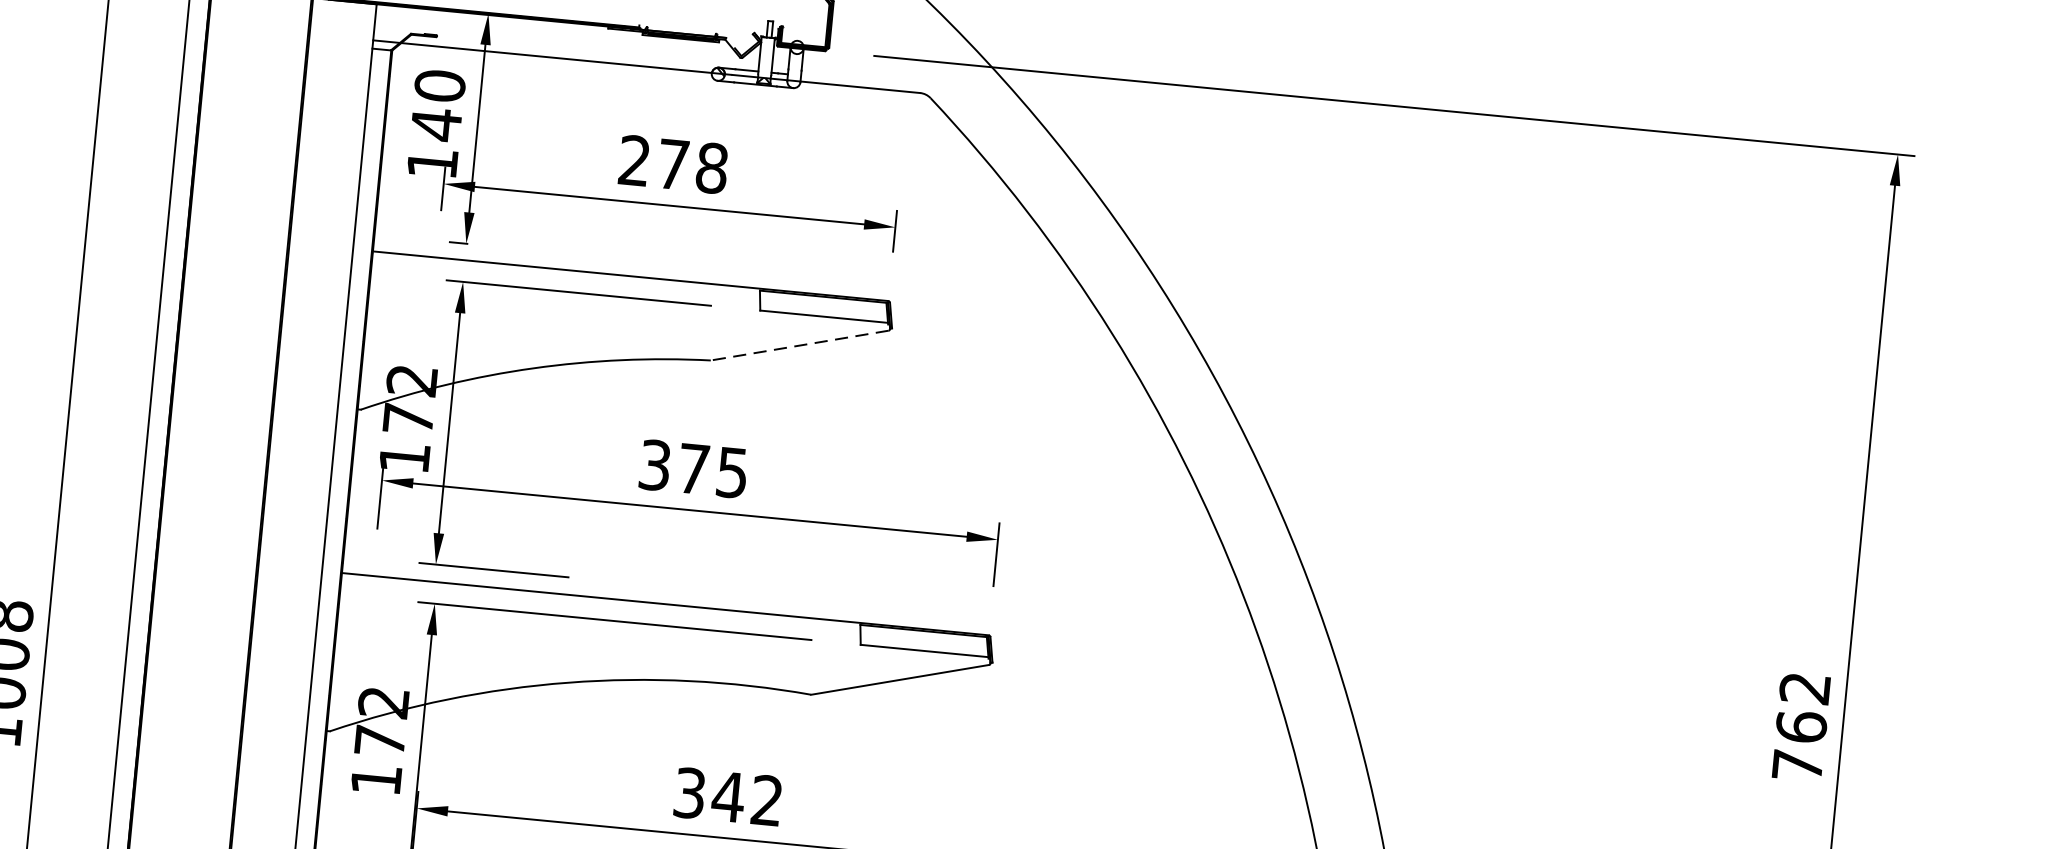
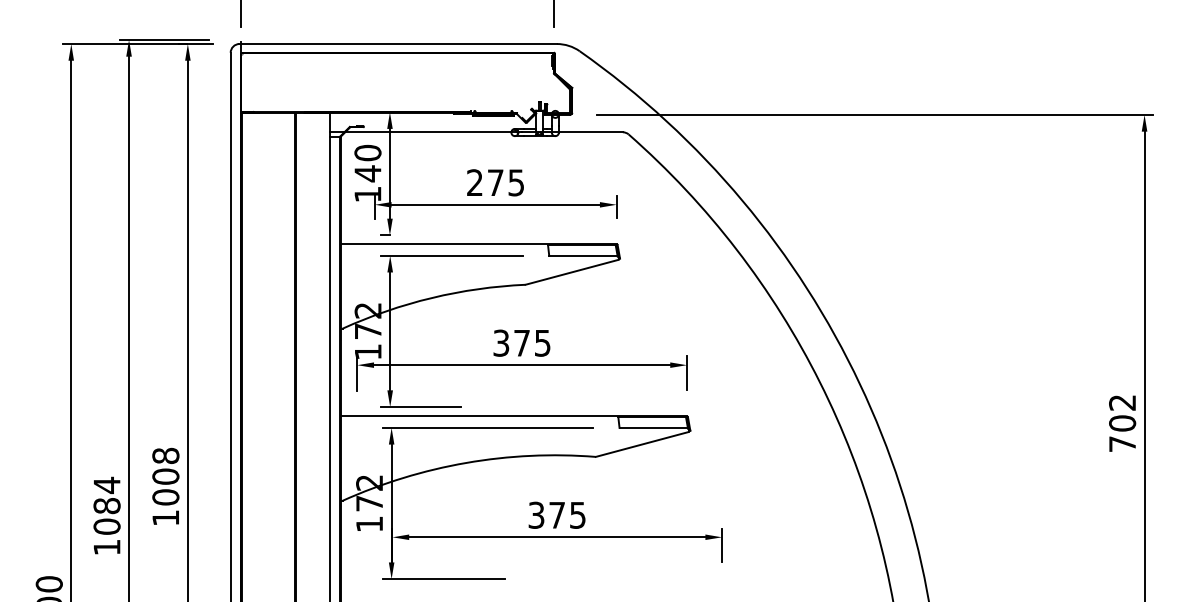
text: (712, 167) -> (516, 182), 278 -> 275
line: (798, 345) -> (571, 272), dashed -> solid
text: (1801, 727) -> (1122, 423), 762 -> 702
text: (746, 797) -> (566, 514), 342 -> 375

